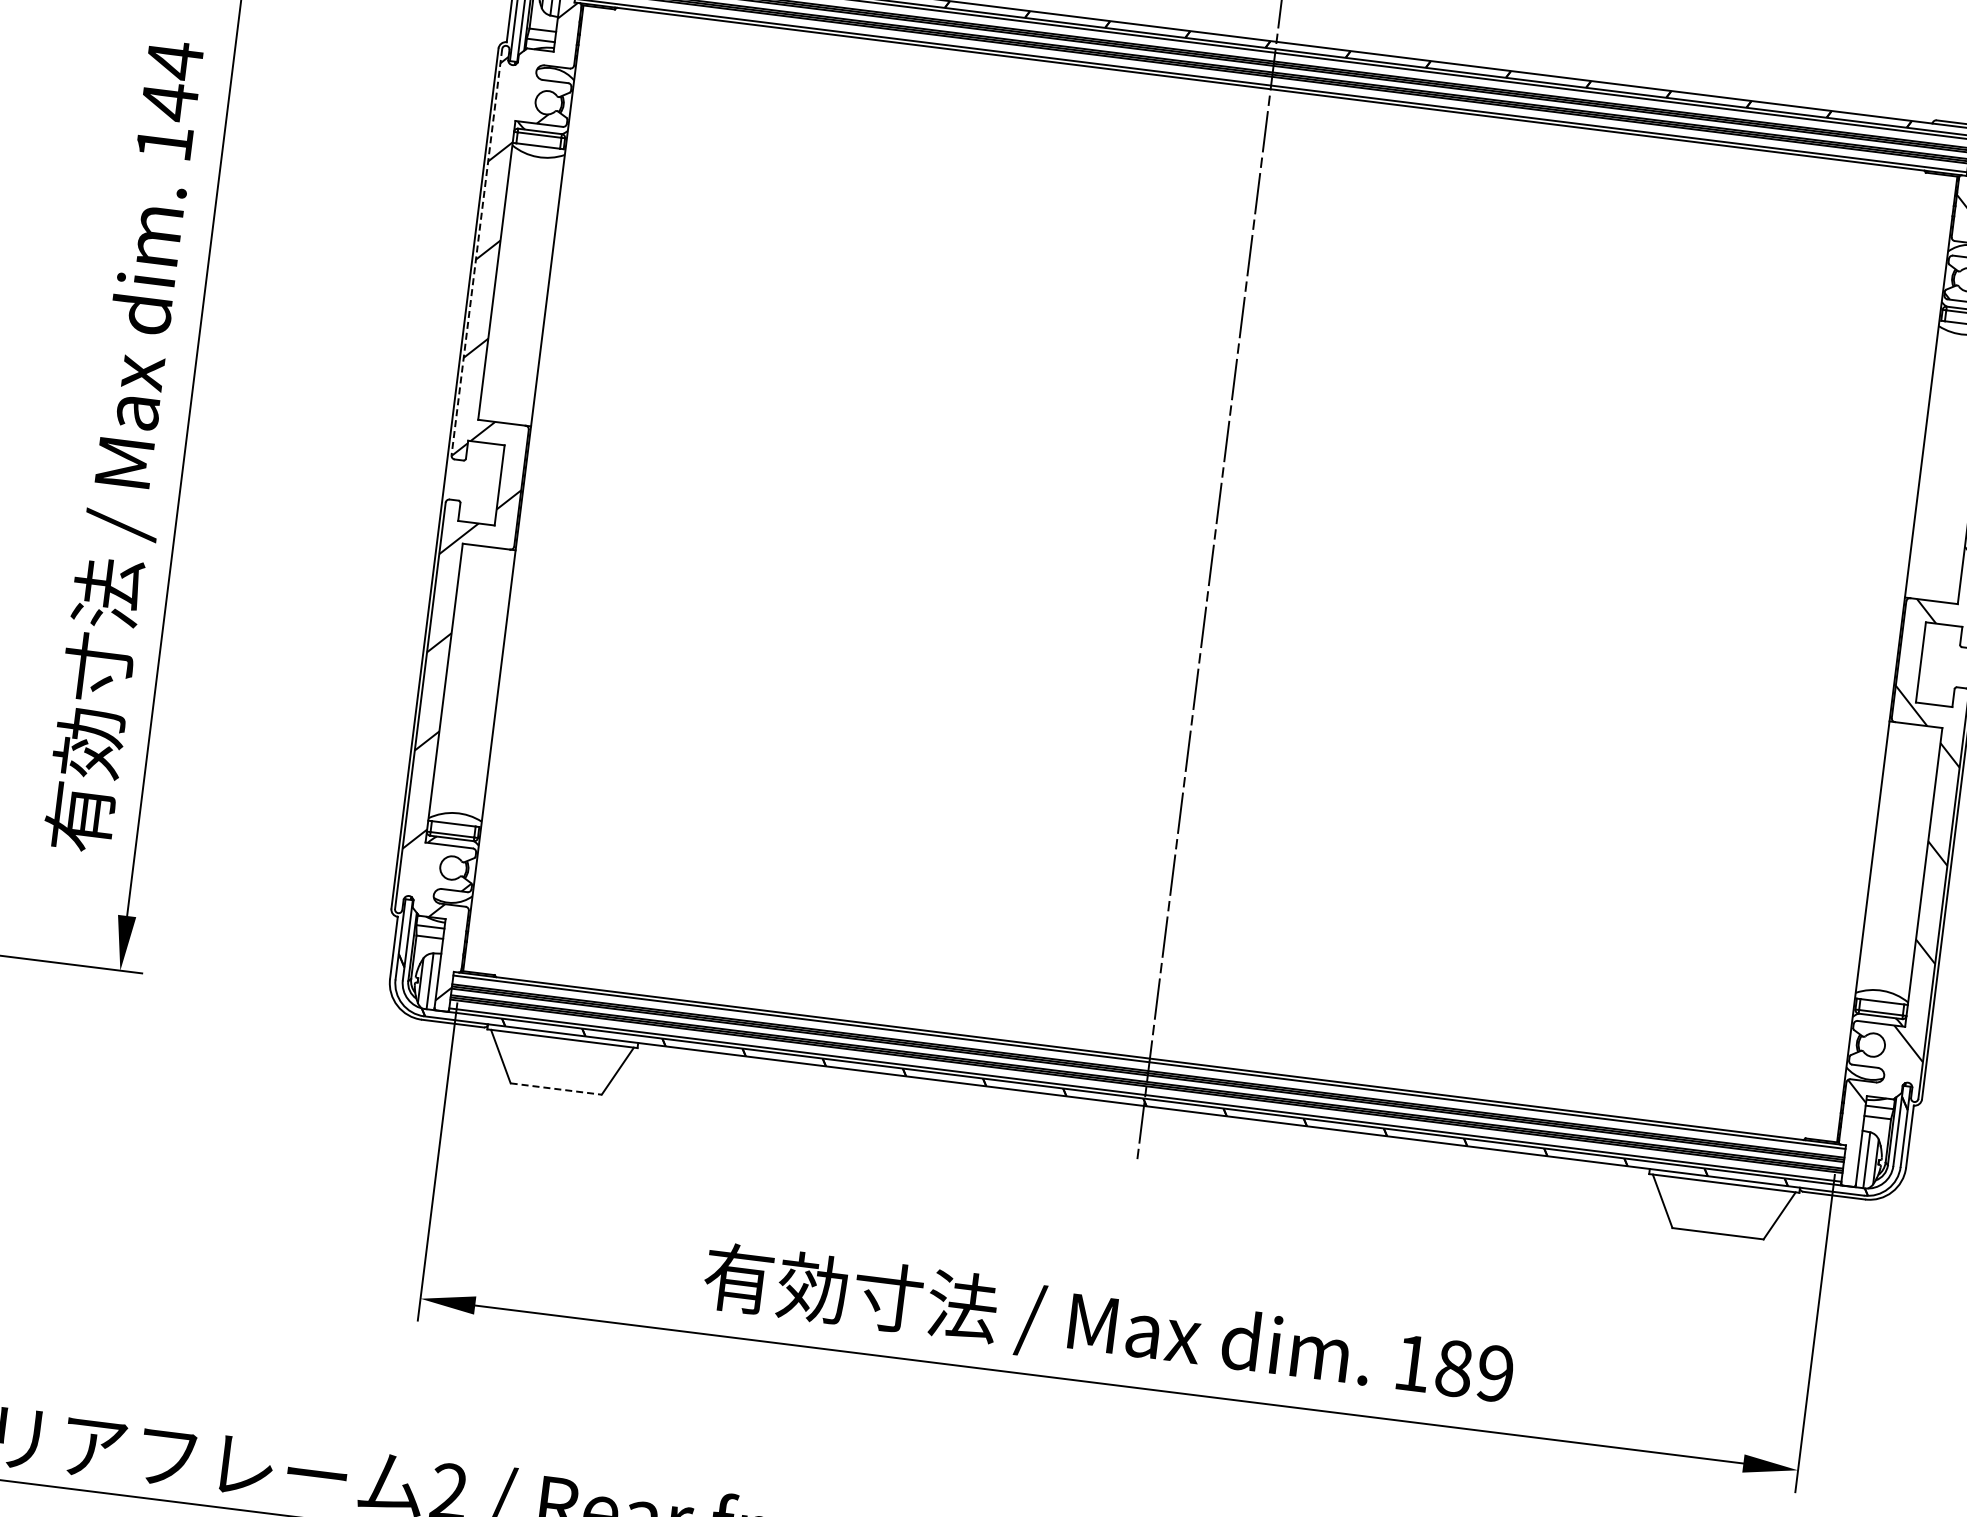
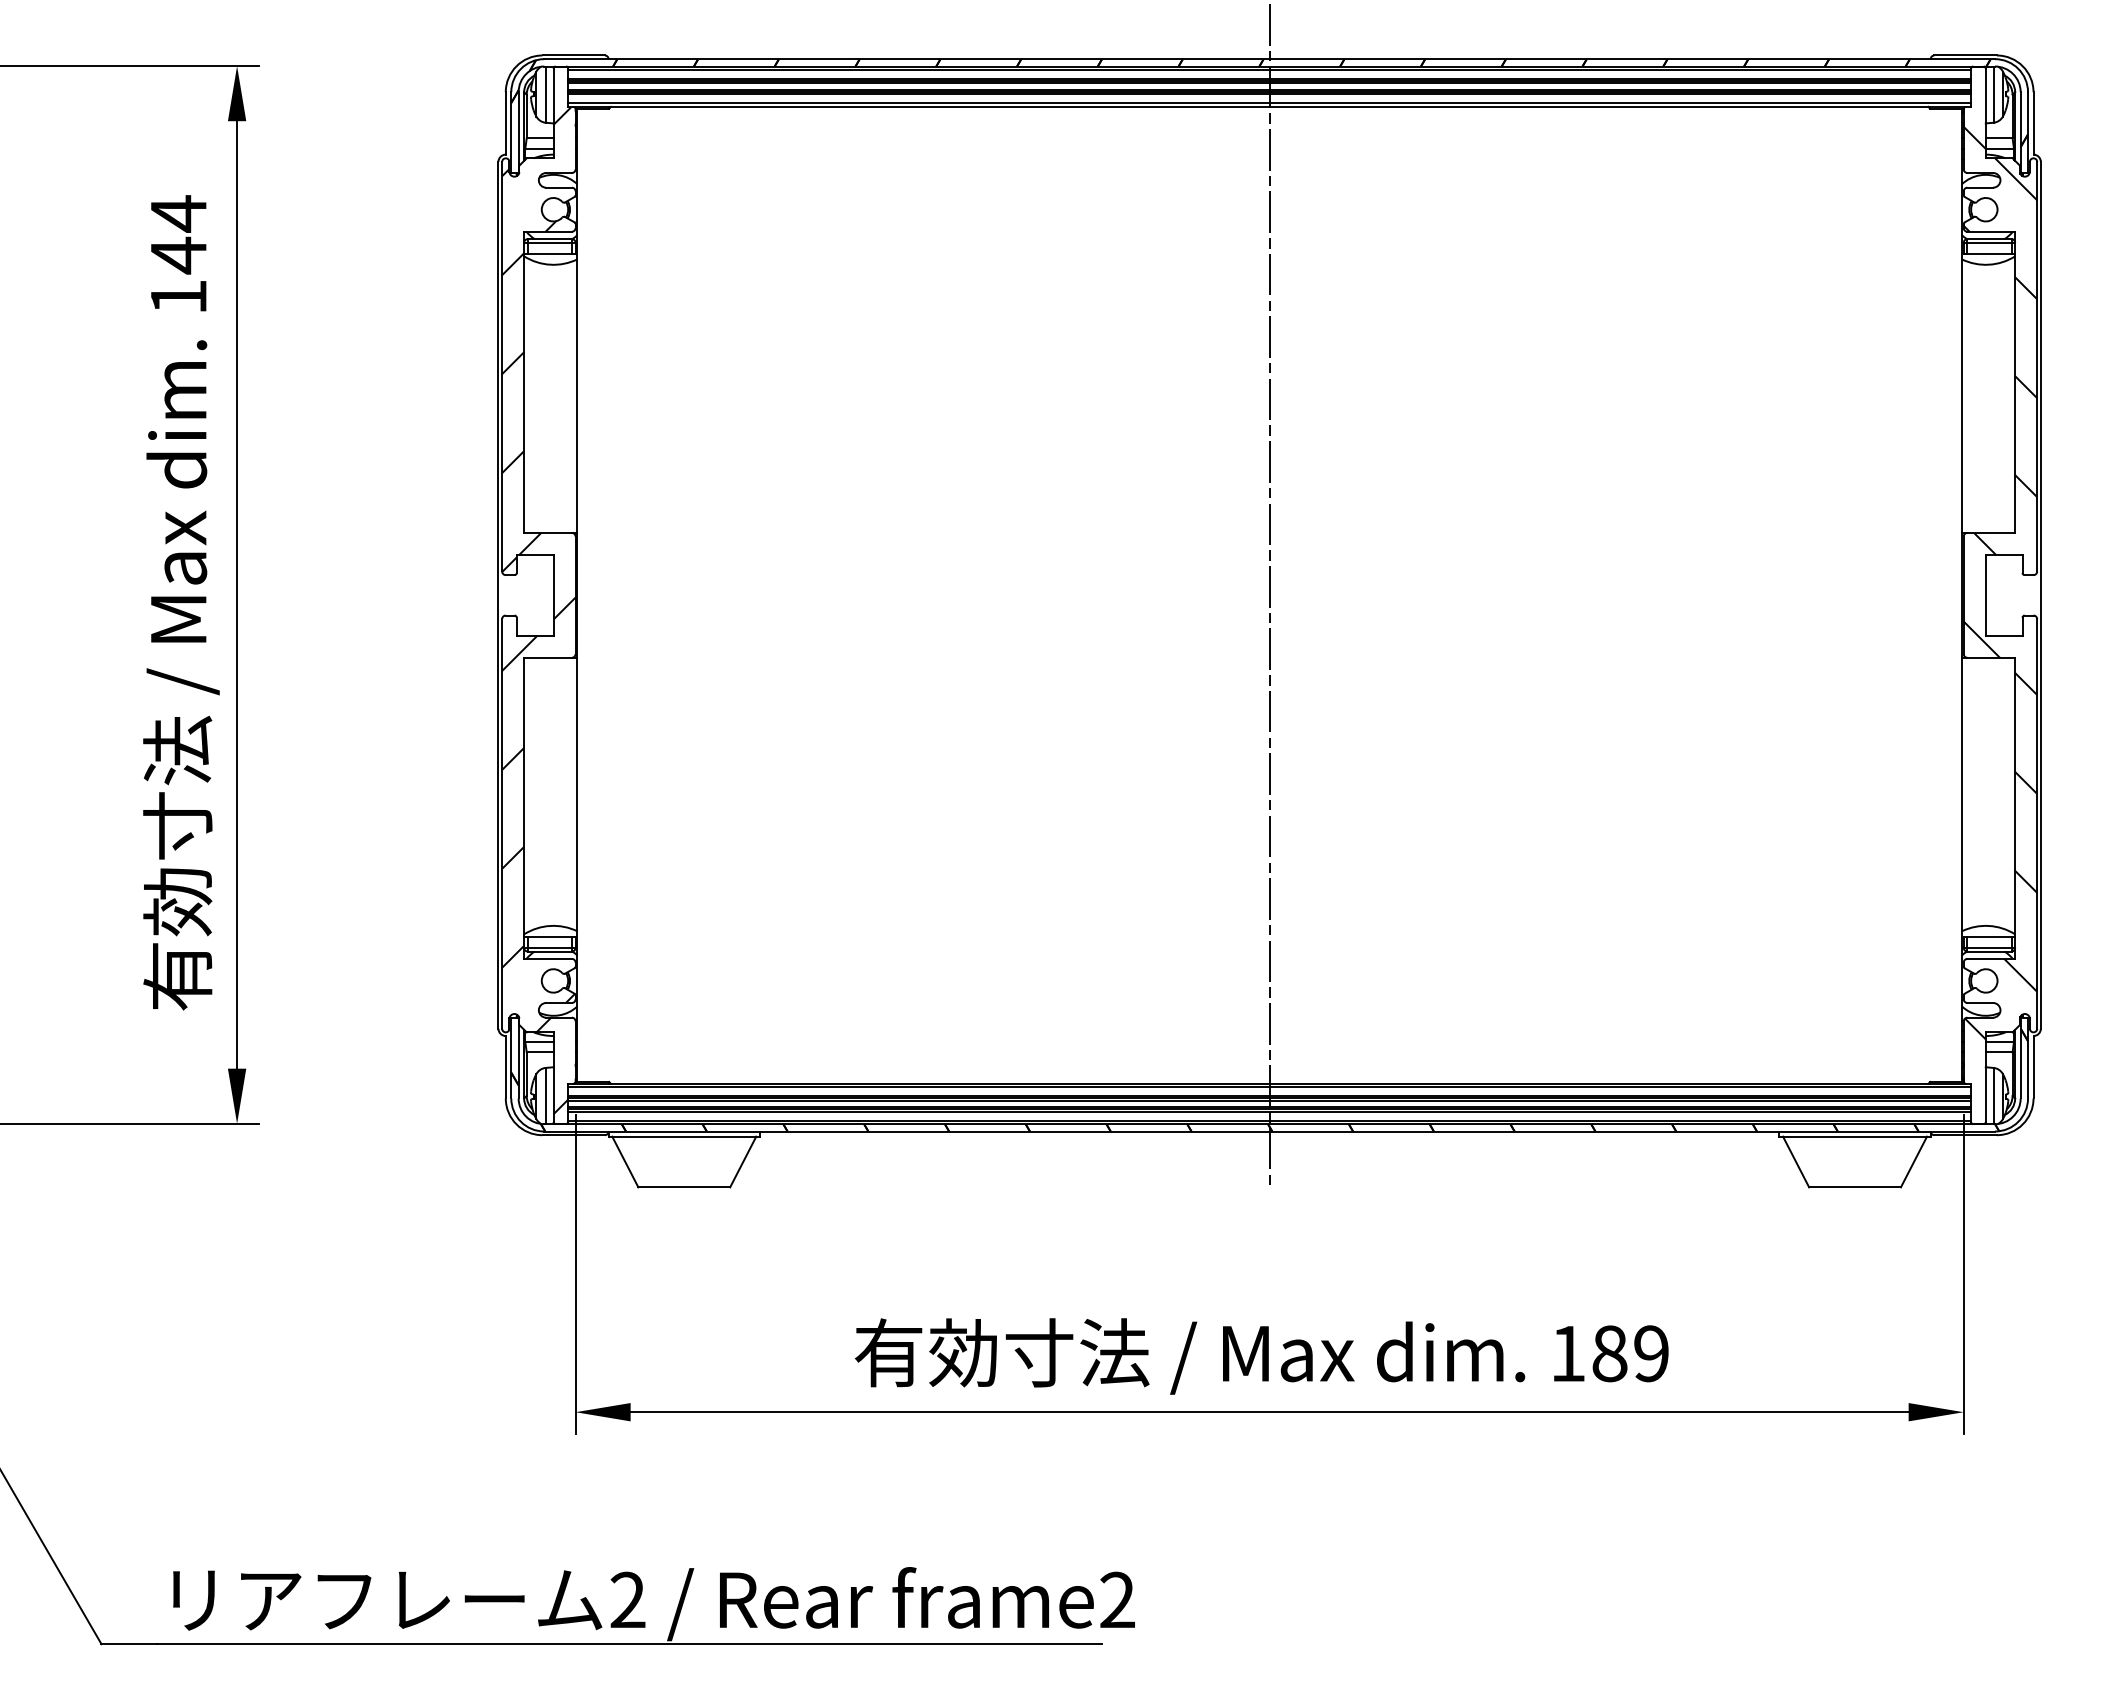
line: (477, 252) -> (502, 366), dashed -> solid
line: (556, 1089) -> (684, 1187), dashed -> solid

